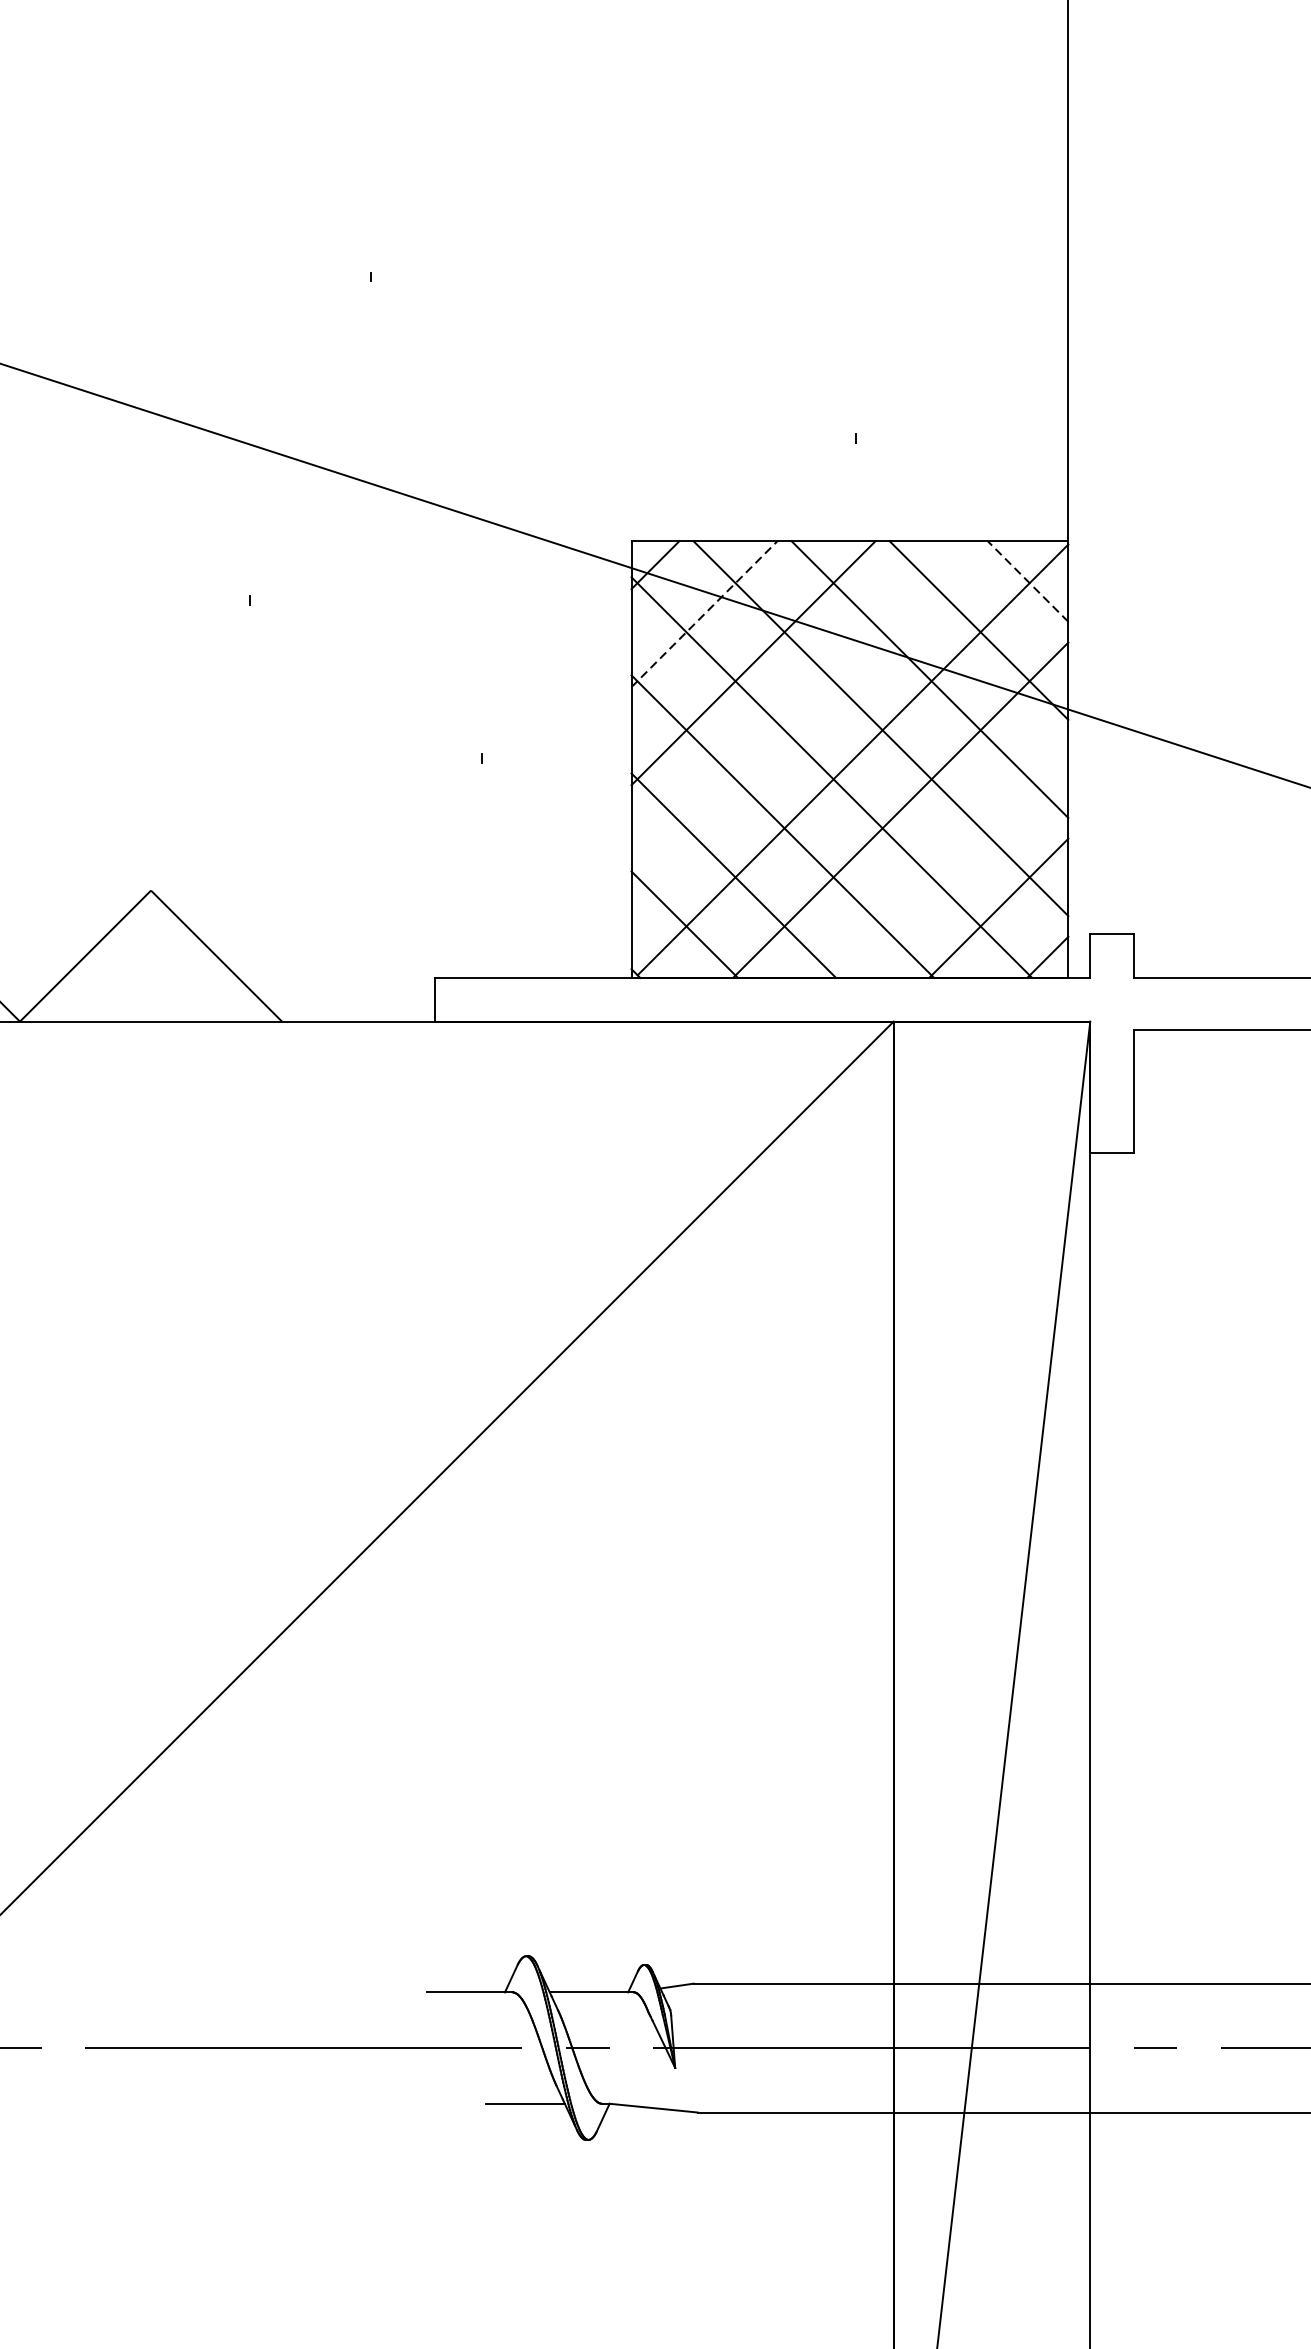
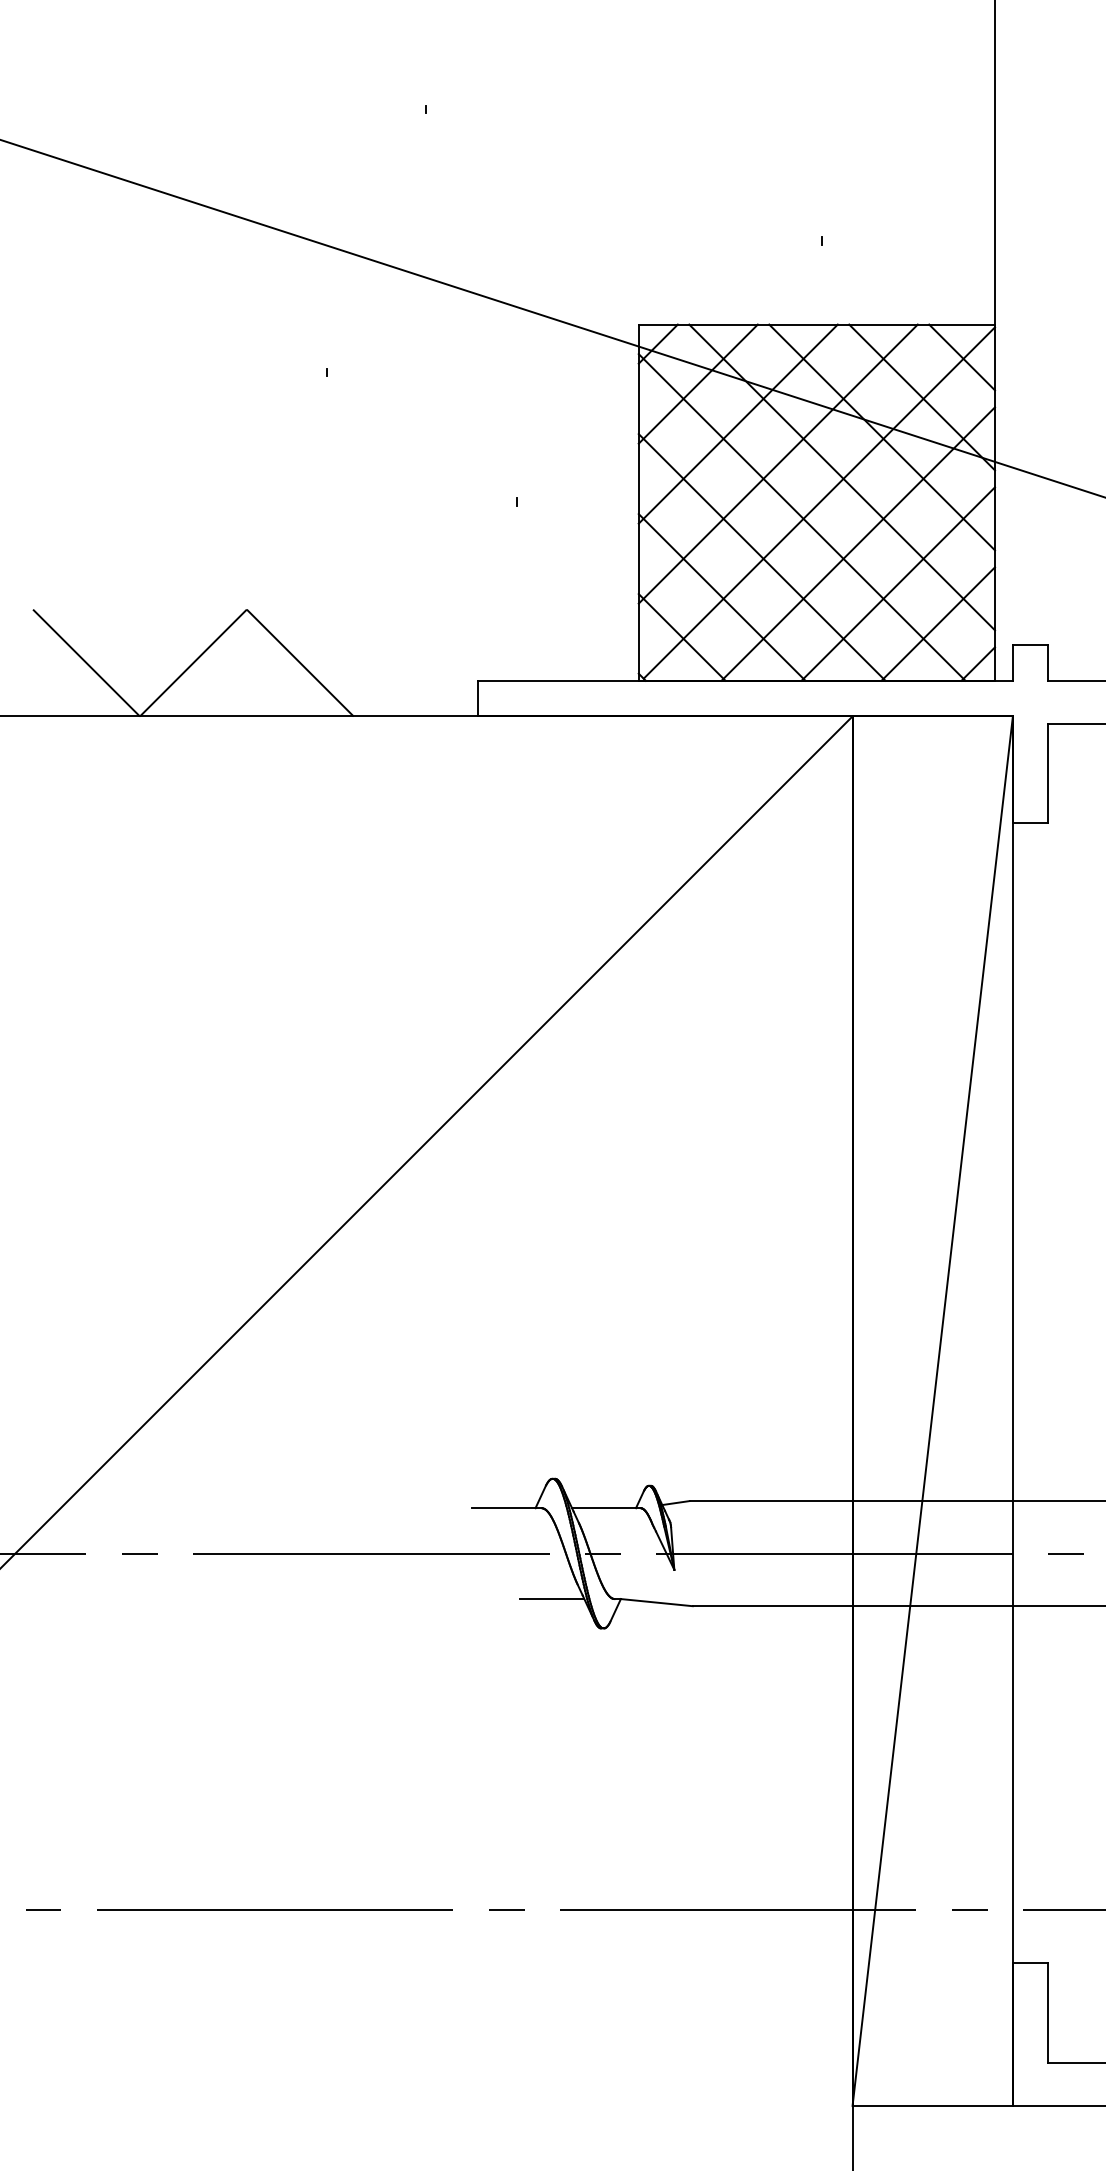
line: (1028, 581) -> (962, 357), dashed -> solid
line: (704, 613) -> (698, 383), dashed -> solid
line: (801, 711) -> (777, 463), added
line: (950, 858) -> (898, 583), added

